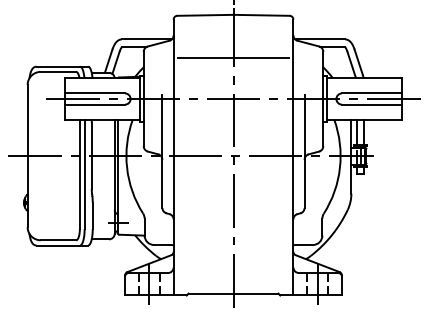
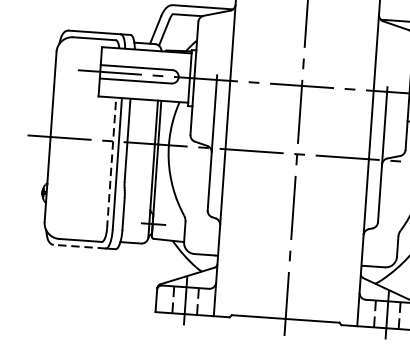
line: (233, 57) -> (305, 36), removed
line: (79, 174) -> (111, 163), solid -> dashed
line: (58, 245) -> (80, 246), solid -> dashed

